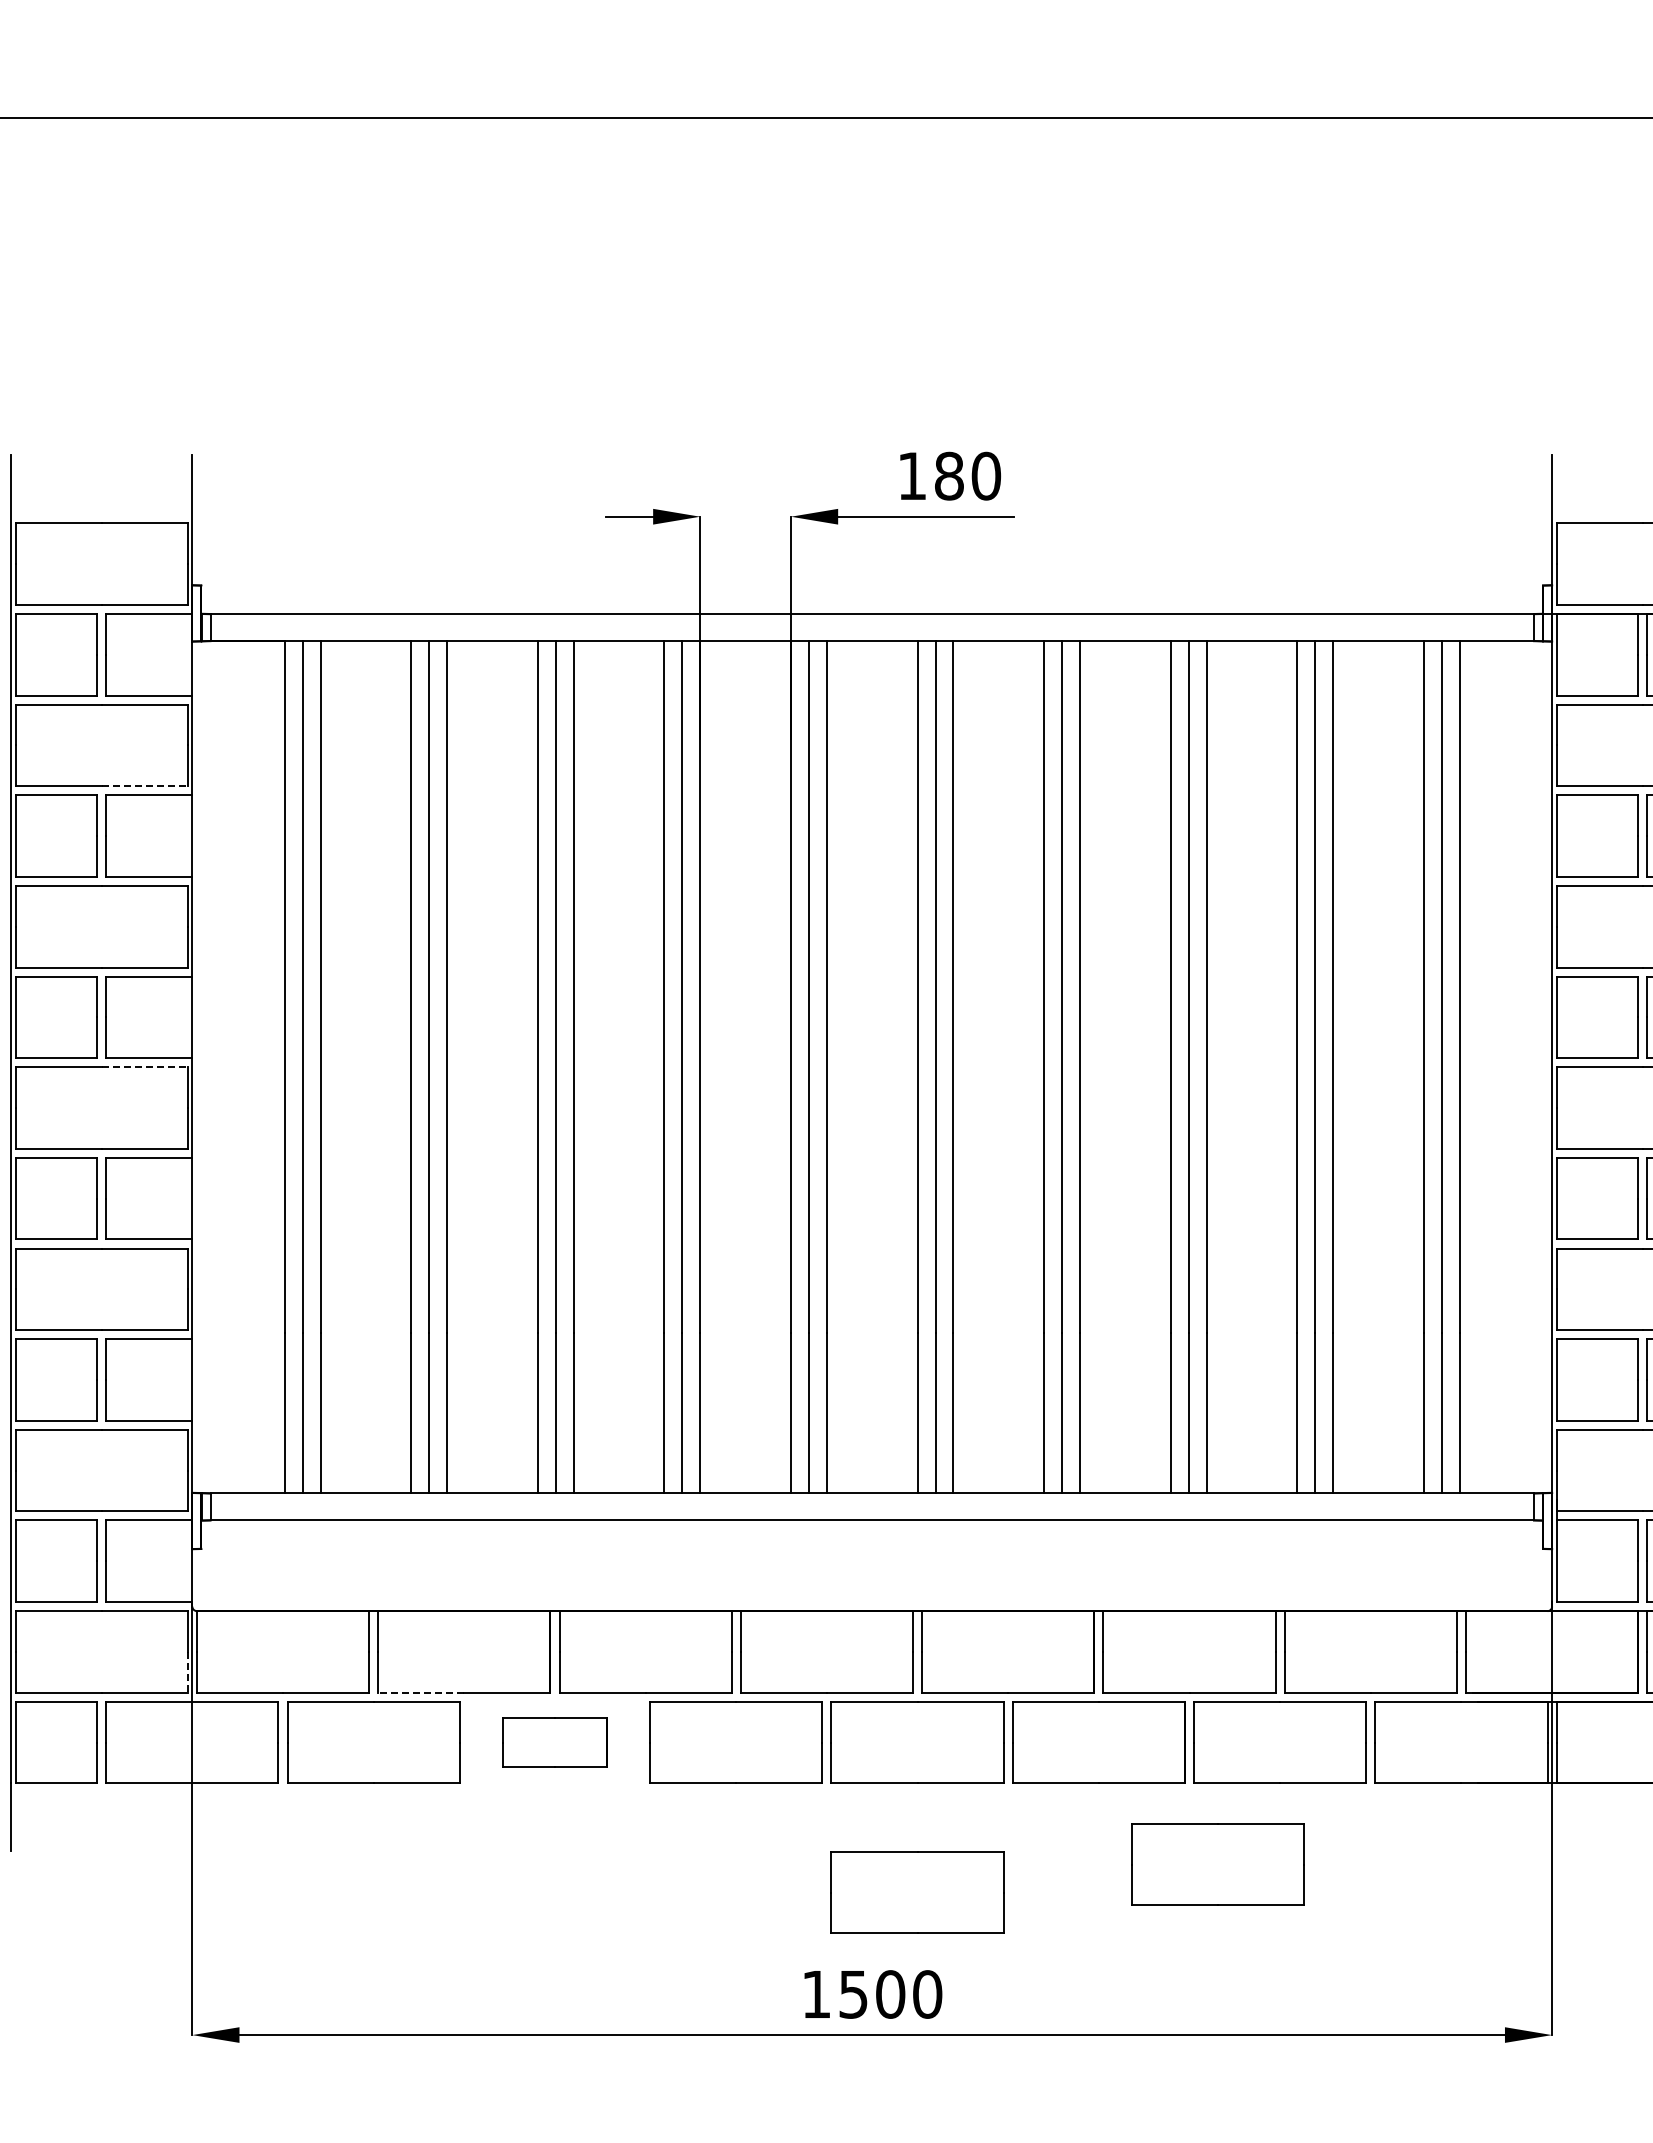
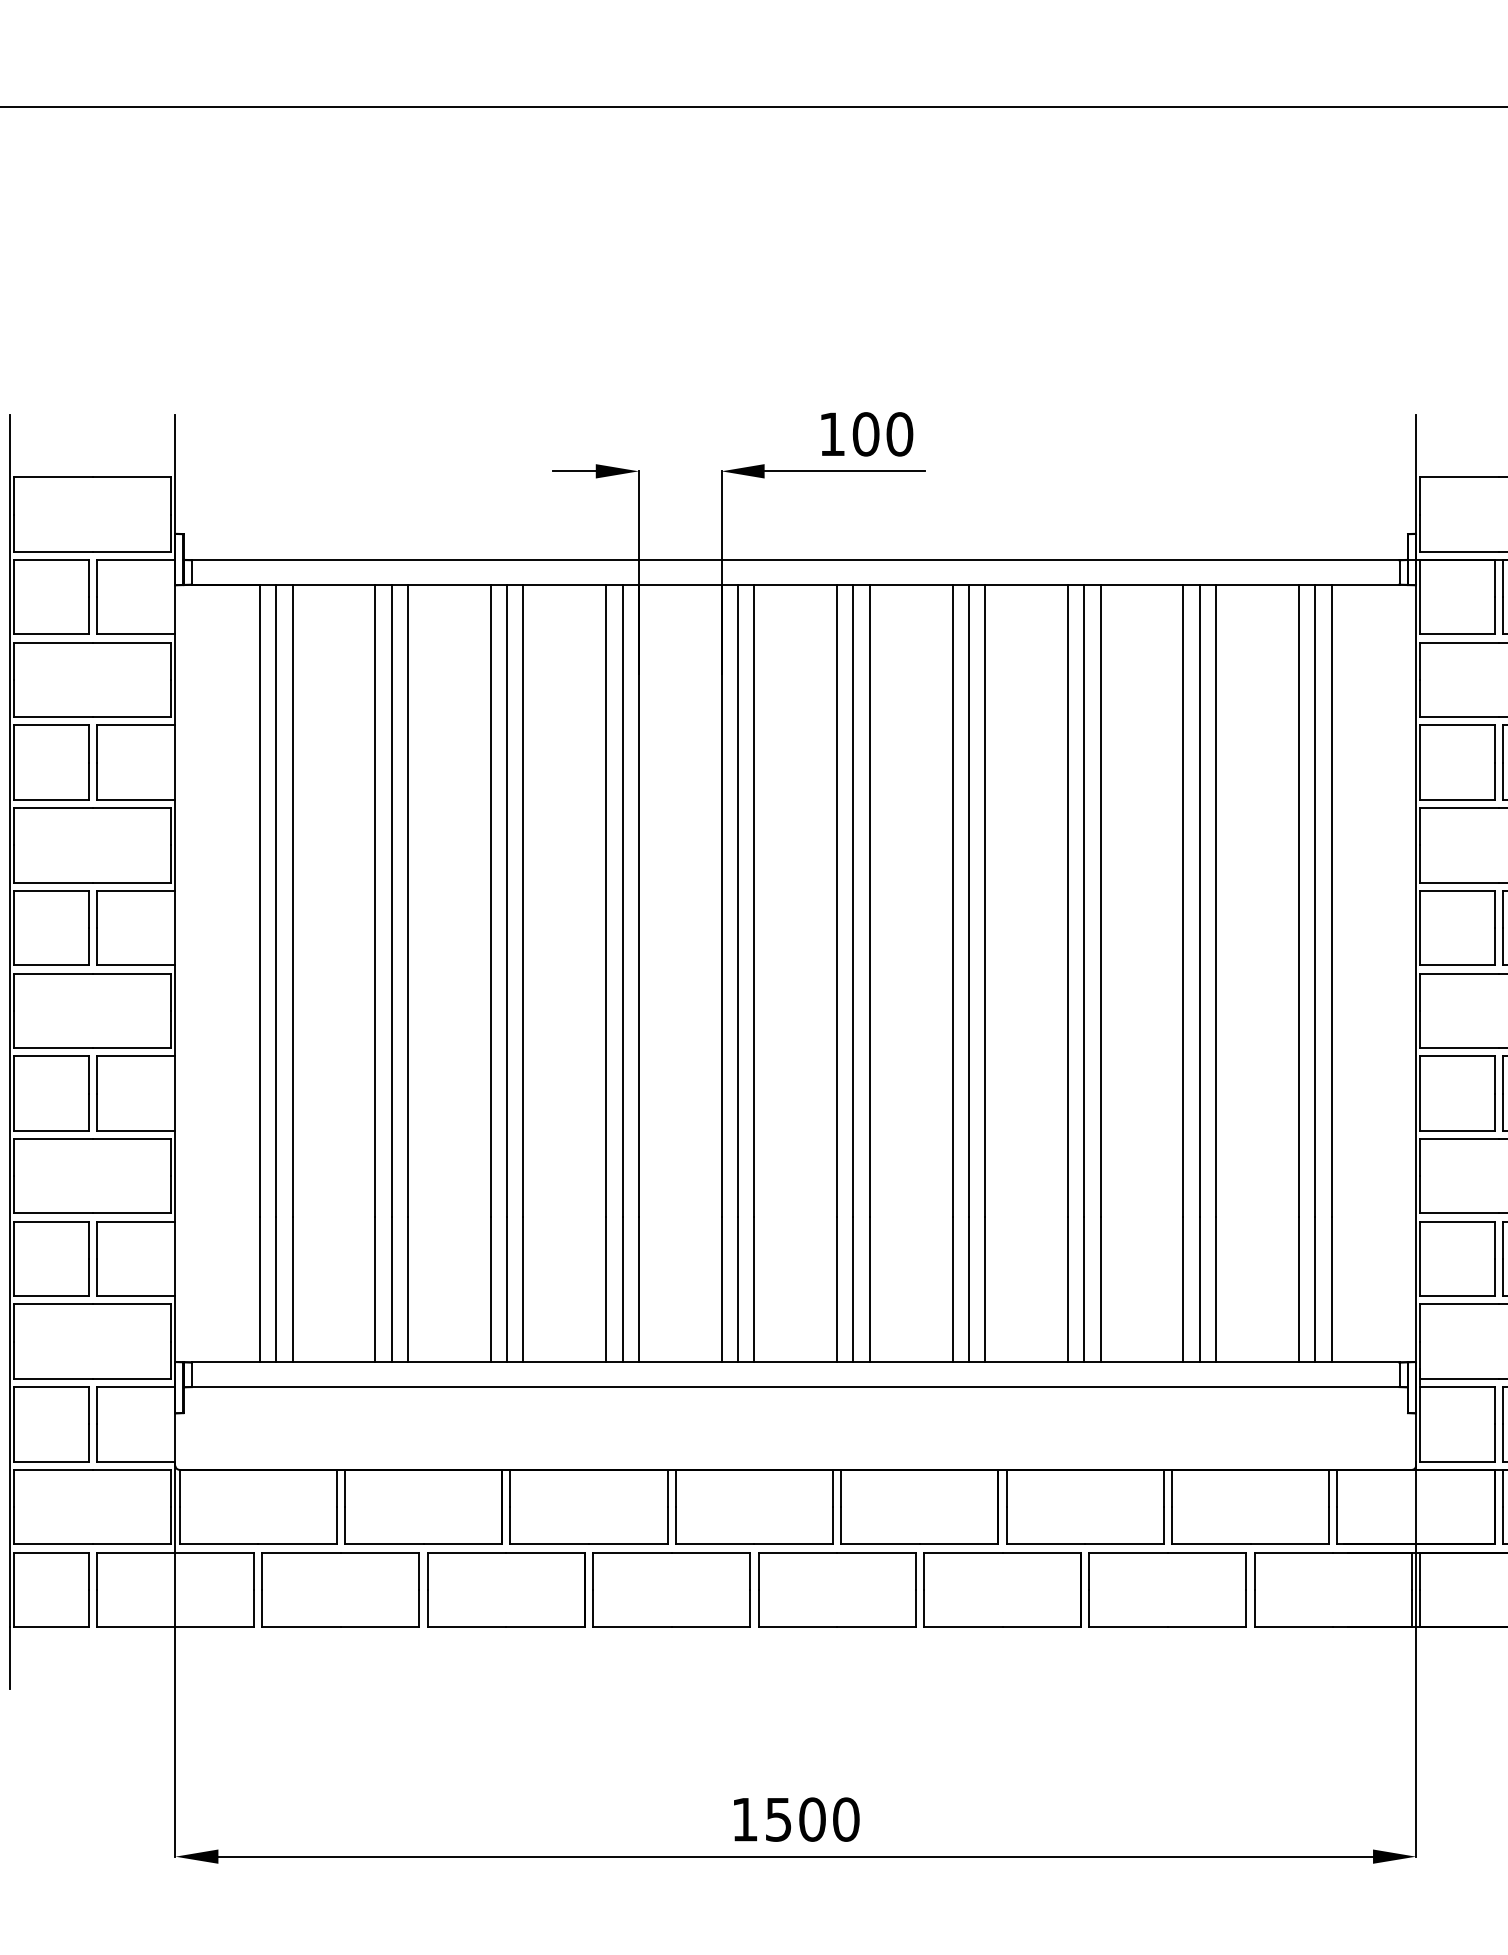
text: (949, 476) -> (866, 434), 180 -> 100
line: (145, 786) -> (132, 717), dashed -> solid
line: (145, 1067) -> (132, 973), dashed -> solid
line: (187, 1672) -> (170, 1525), dashed -> solid
line: (420, 1692) -> (383, 1544), dashed -> solid
part: (554, 1742) -> (505, 1589), size x1.67
part: (1217, 1864) -> (1110, 1701), removed
part: (917, 1892) -> (837, 1726), removed

